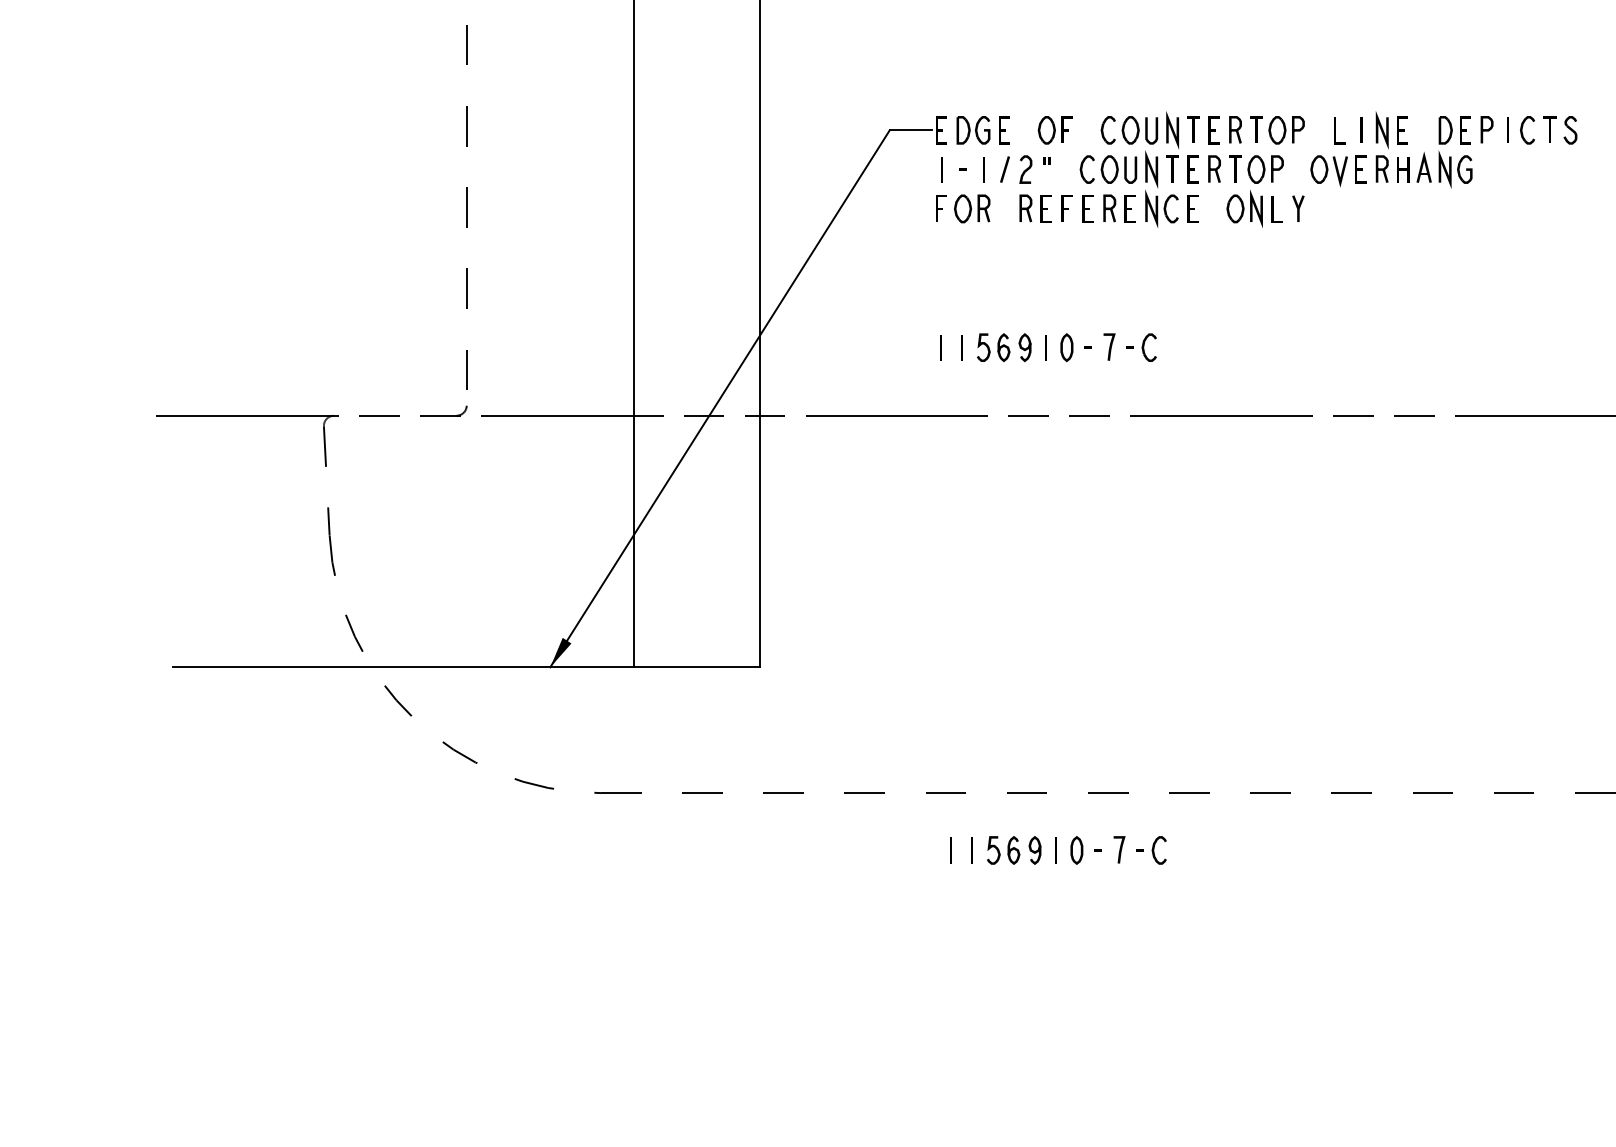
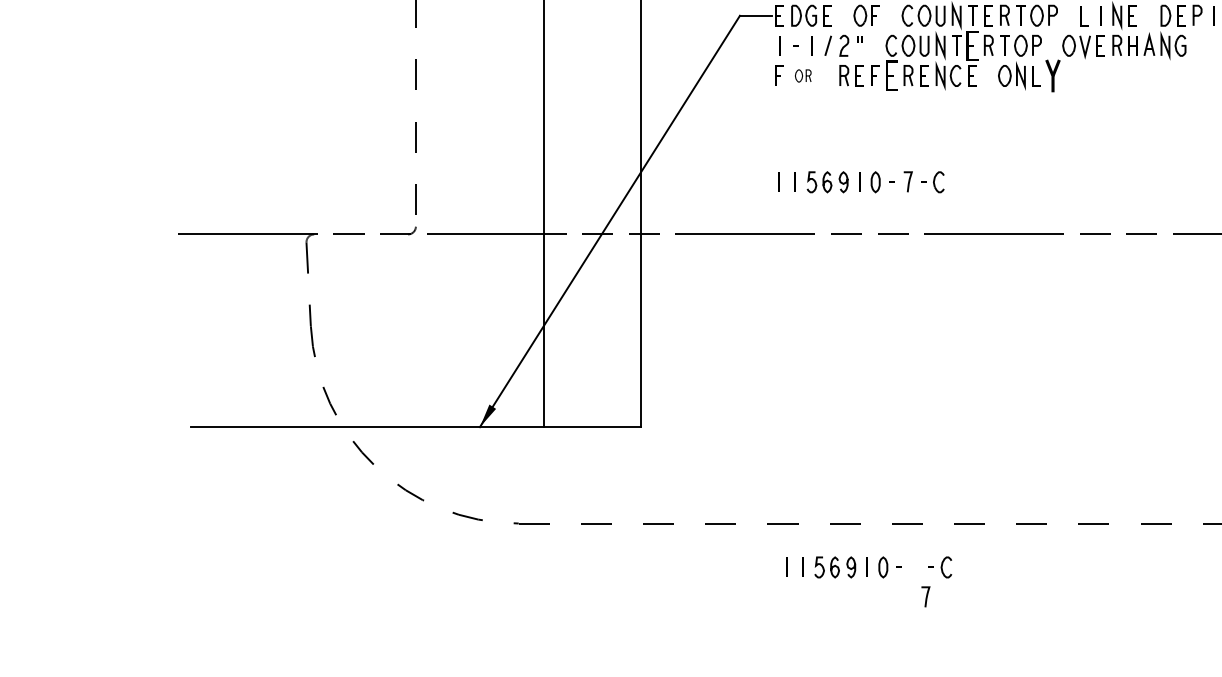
part: (1192, 169) -> (971, 45), size x1.4
part: (972, 208) -> (803, 75), size x0.6
part: (1087, 208) -> (891, 75), size x1.4
part: (1298, 208) -> (1053, 75), size x1.6
curve: (1119, 849) -> (925, 596), moved

